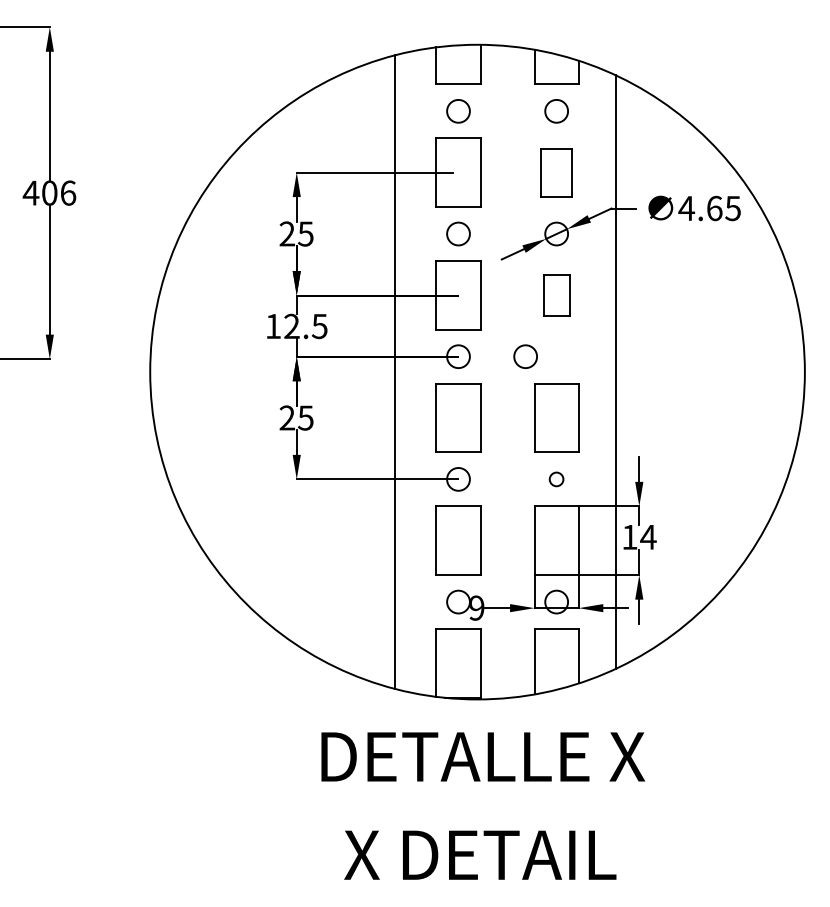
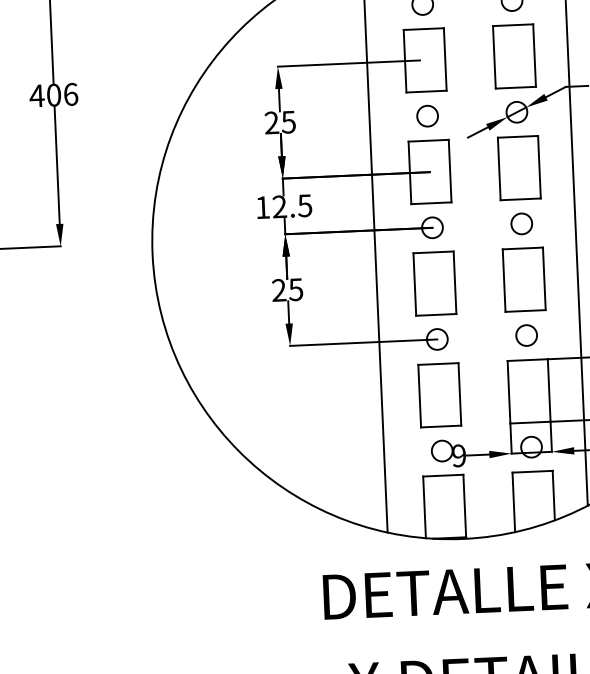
part: (556, 172) -> (514, 56), size x1.43
part: (556, 295) -> (519, 168), size x1.67
circle: (525, 356) -> (521, 223), moved
circle: (556, 479) -> (526, 335), size x1.67

